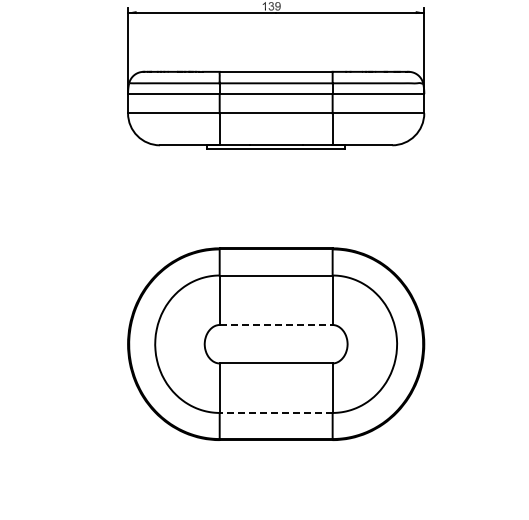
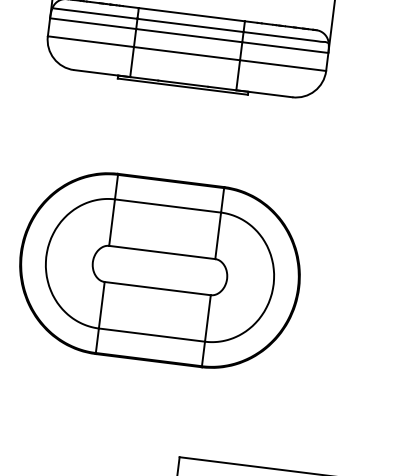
line: (276, 325) -> (162, 252), dashed -> solid
line: (275, 412) -> (151, 334), dashed -> solid

